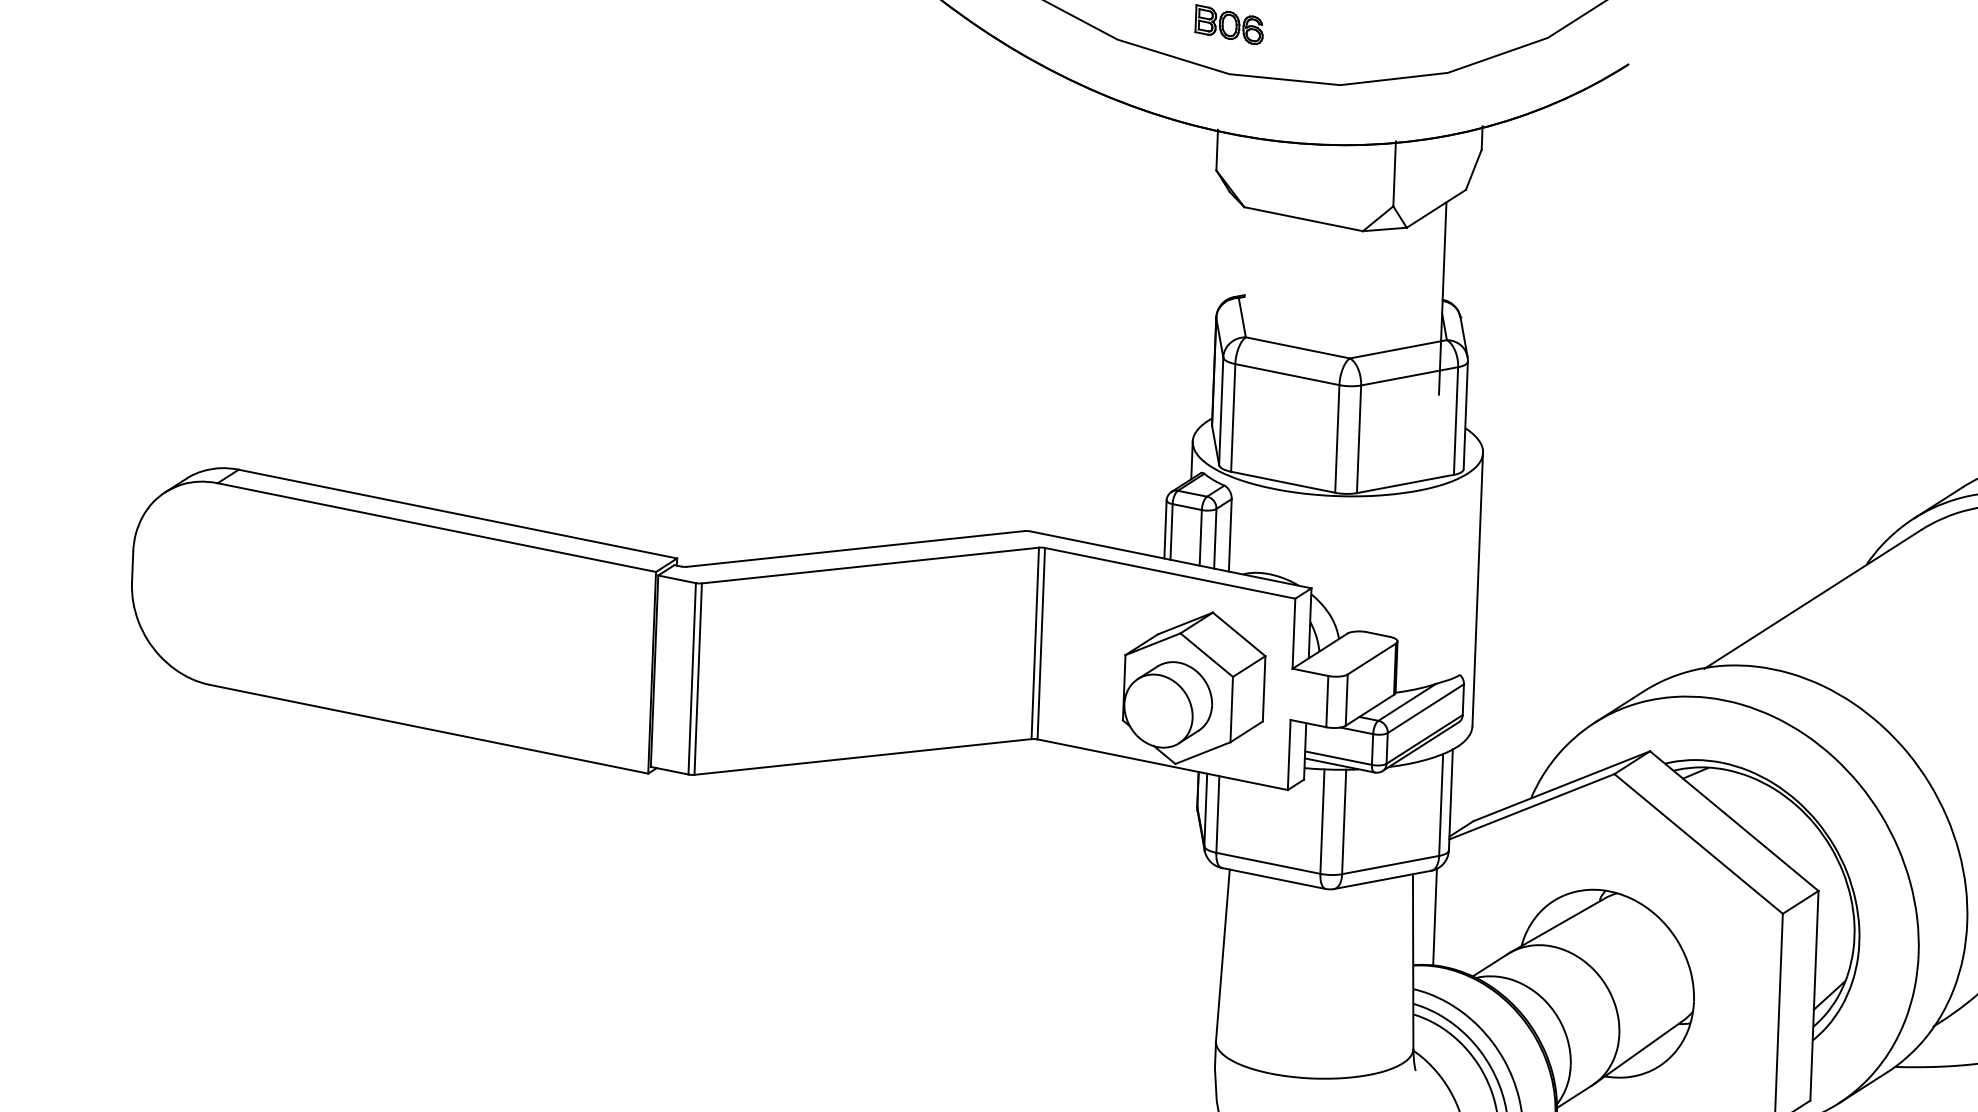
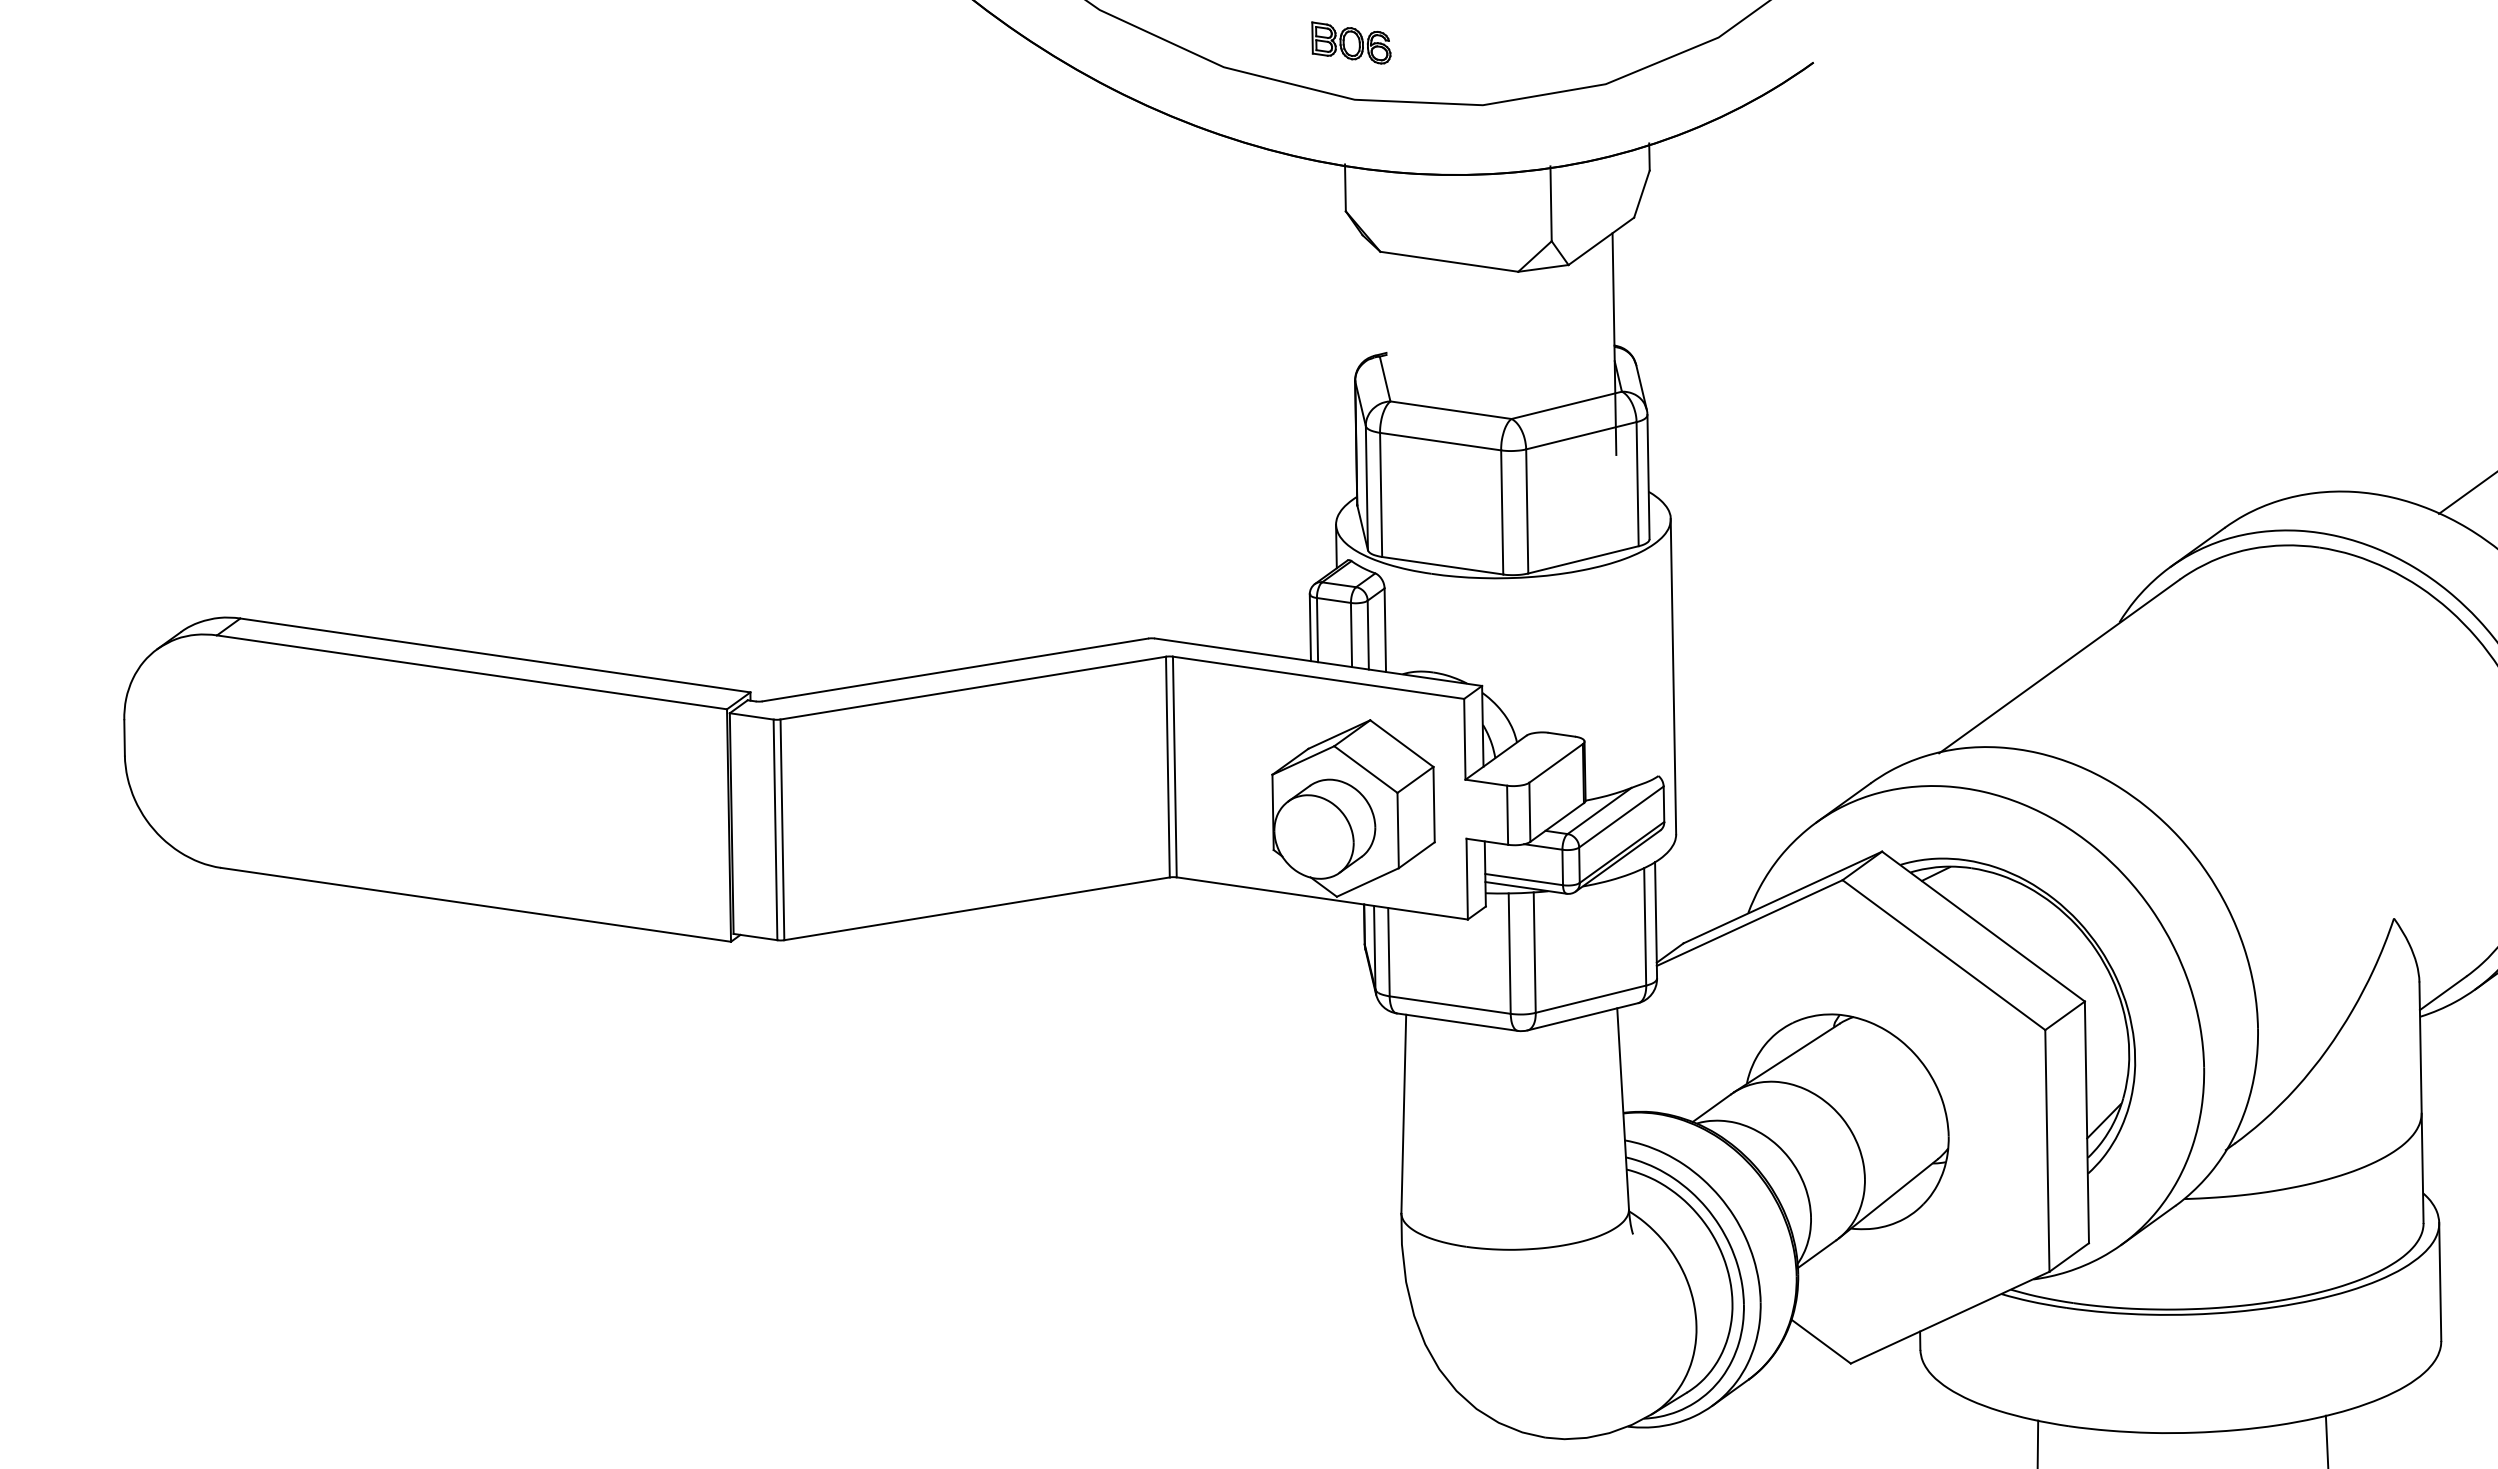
line: (1435, 917) -> (1645, 1056), removed

